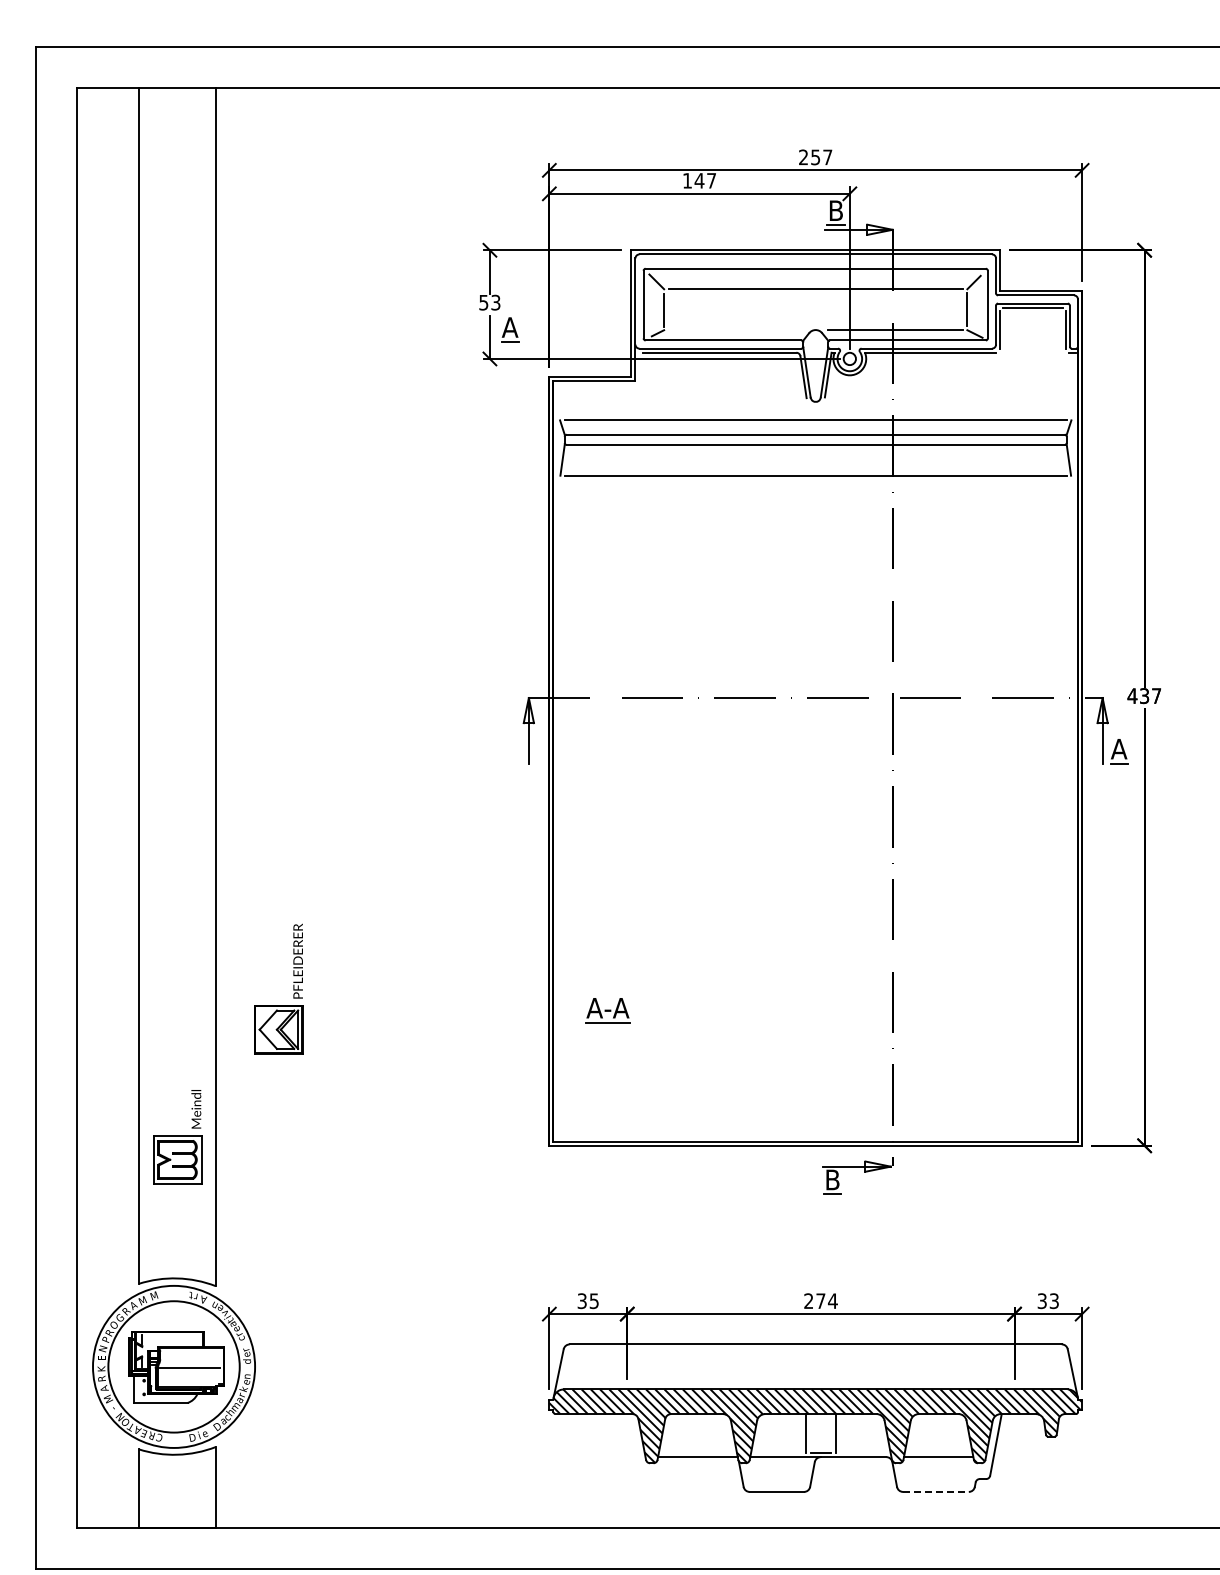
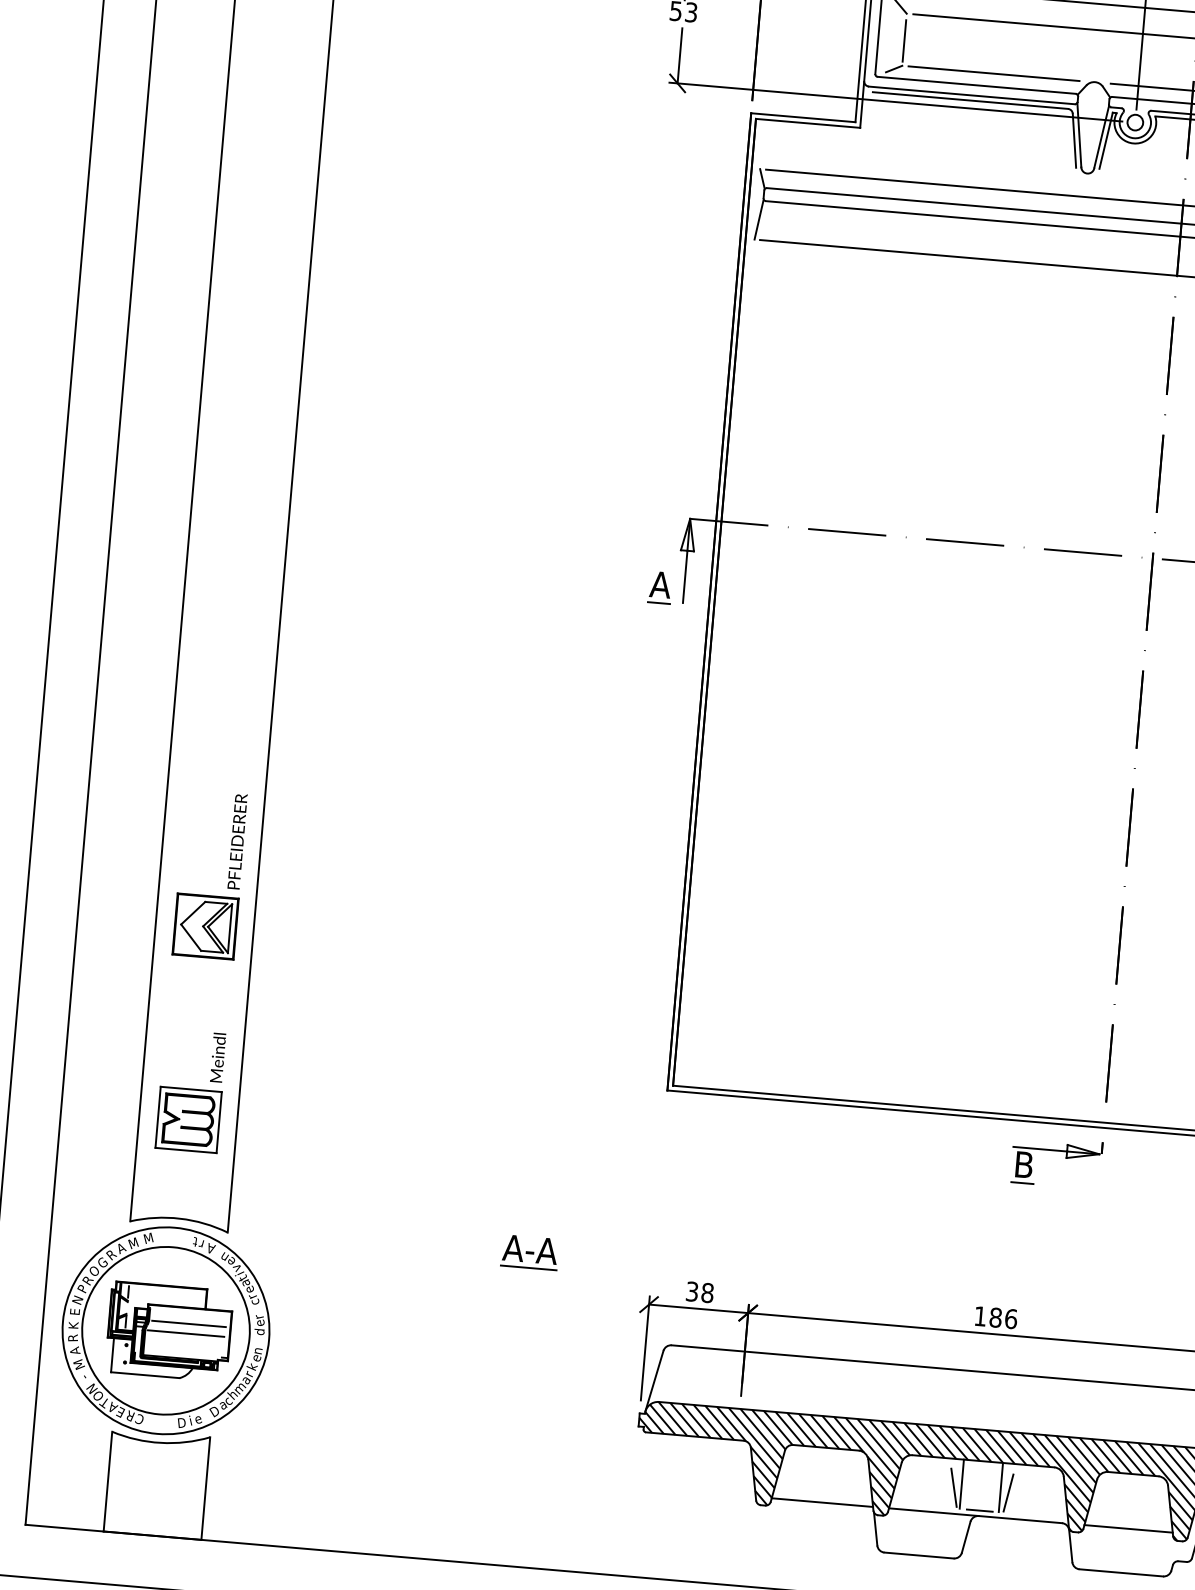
part: (510, 329) -> (660, 587), moved
line: (736, 330) -> (994, 74), added
part: (293, 988) -> (228, 875), moved
part: (607, 1010) -> (529, 1252), moved
part: (177, 1137) -> (190, 1091), moved
text: (593, 1301) -> (706, 1293), 35 -> 38
text: (820, 1301) -> (995, 1318), 274 -> 186
line: (191, 1360) -> (188, 1324), added
line: (799, 1436) -> (953, 1487), added
line: (842, 1436) -> (1008, 1492), added
line: (935, 1491) -> (1120, 1572), dashed -> solid

